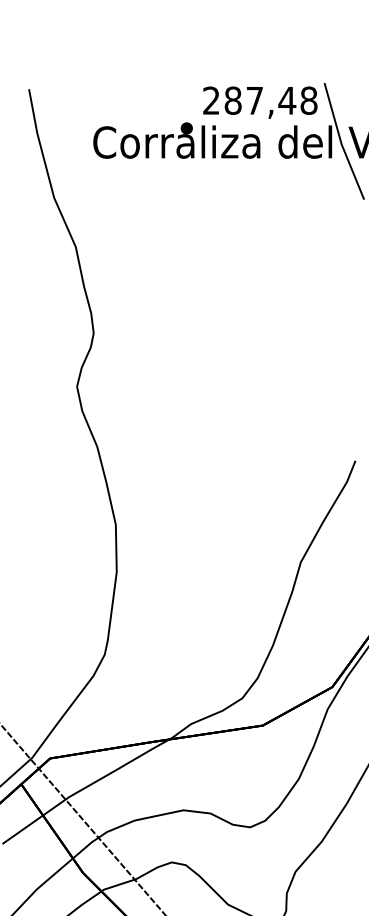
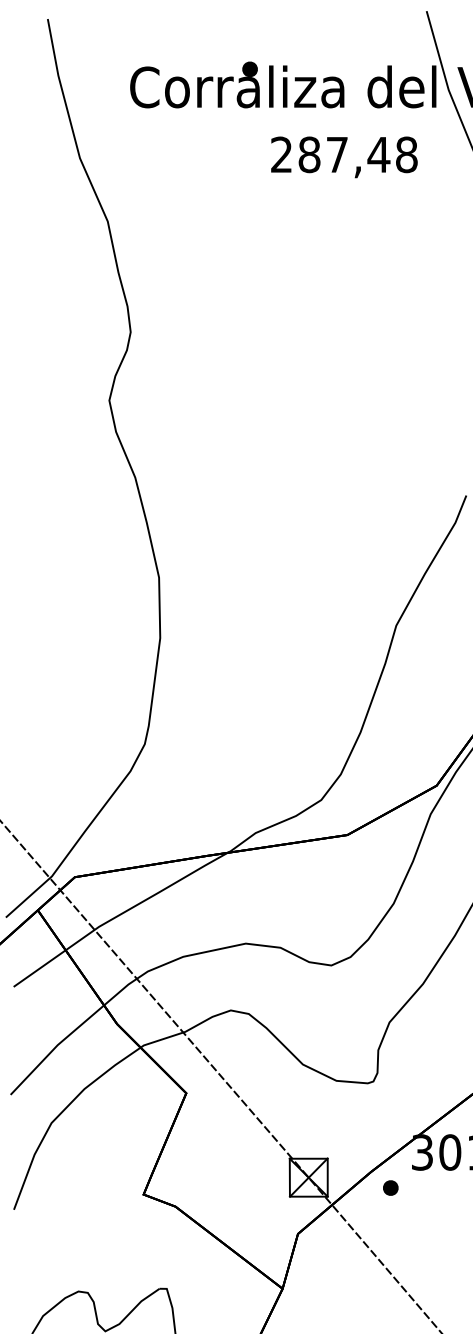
text: (260, 102) -> (344, 157), moved

